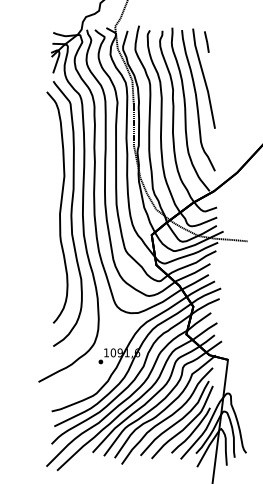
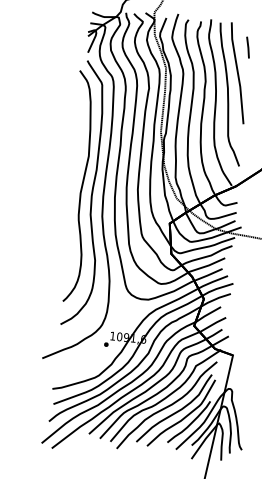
line: (206, 41) -> (247, 46), moved

